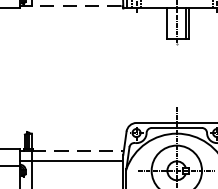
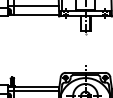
line: (77, 6) -> (36, 15), dashed -> solid
line: (77, 150) -> (36, 86), dashed -> solid

